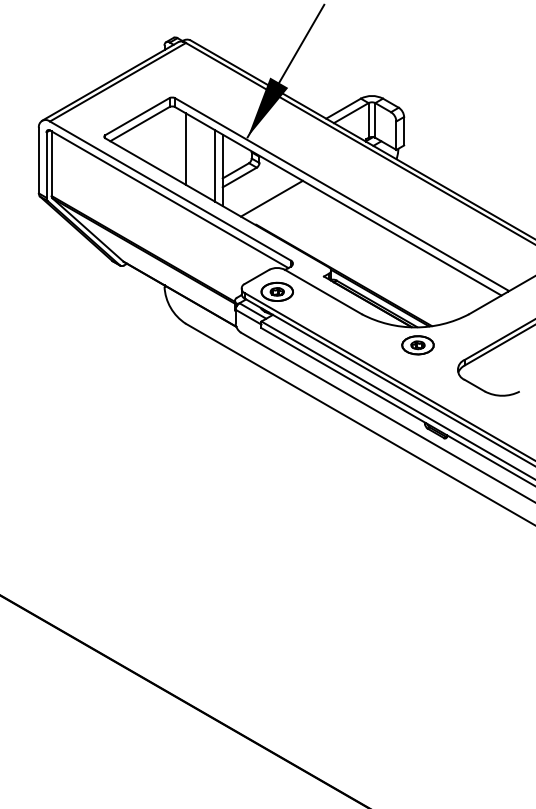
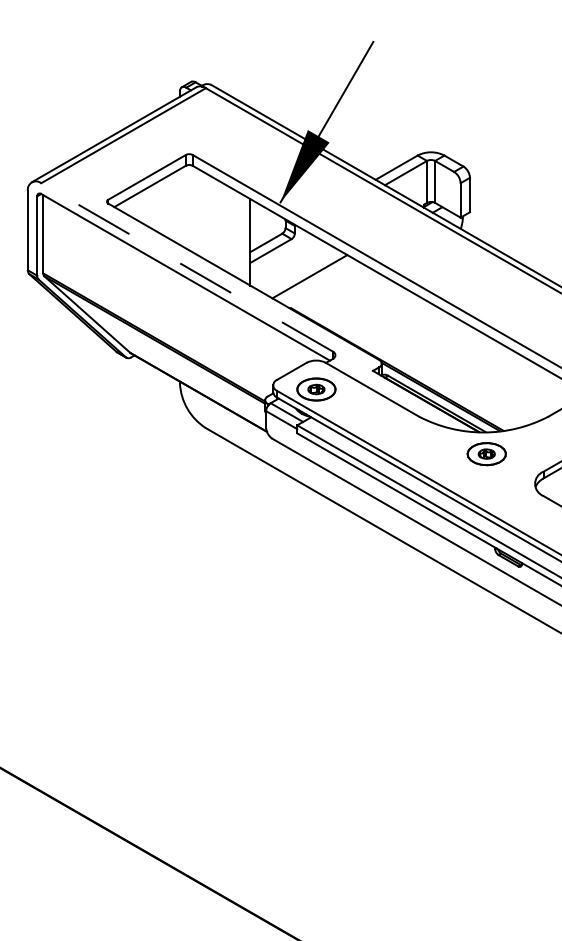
line: (185, 148) -> (205, 215), removed
line: (215, 165) -> (241, 236), removed
line: (169, 190) -> (185, 266), solid -> dashed

